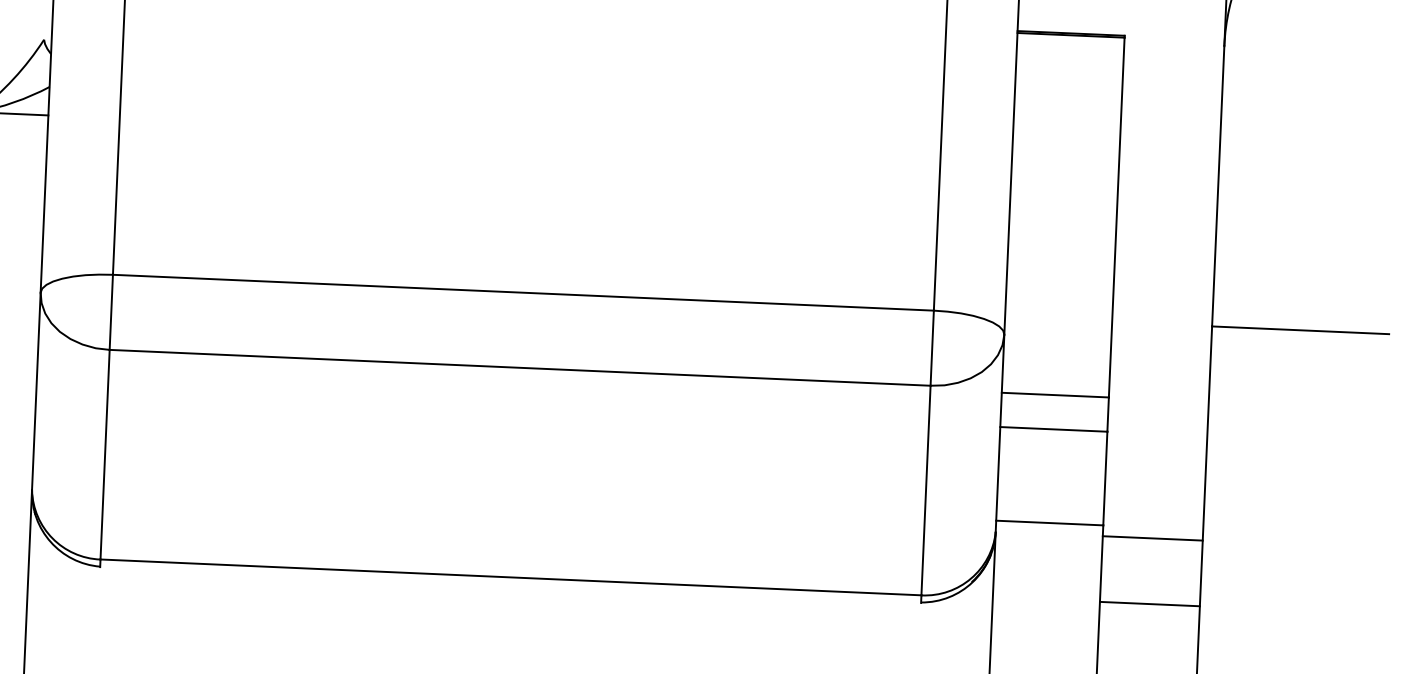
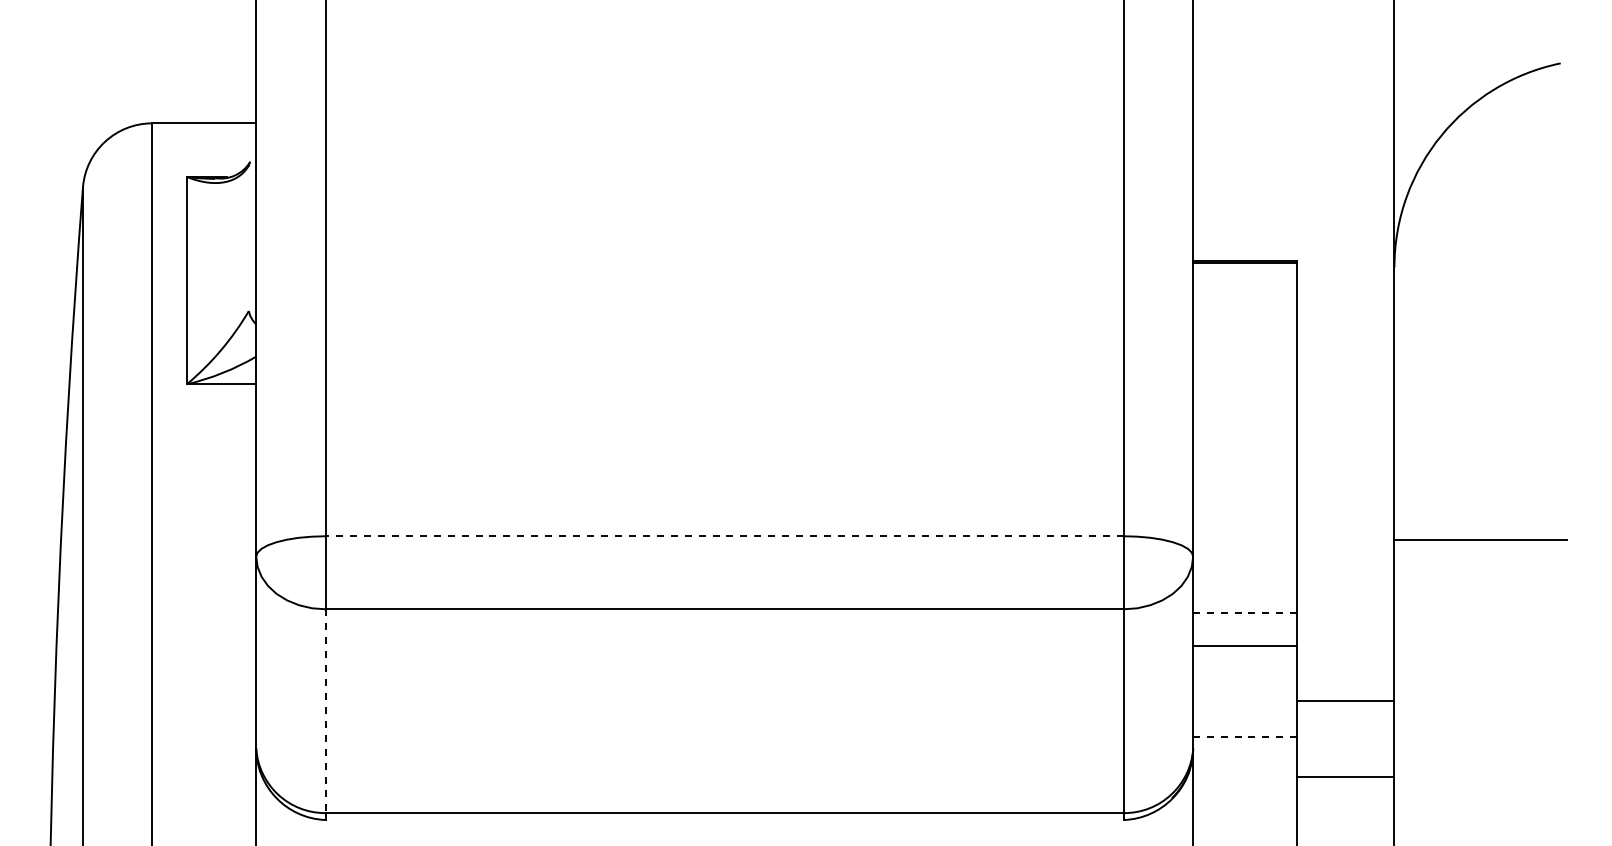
line: (523, 292) -> (724, 536), solid -> dashed
line: (1054, 395) -> (1244, 613), solid -> dashed
line: (104, 455) -> (325, 711), solid -> dashed
line: (1049, 523) -> (1244, 737), solid -> dashed
line: (1152, 538) -> (1345, 701), moved
line: (1149, 603) -> (1345, 776), moved

